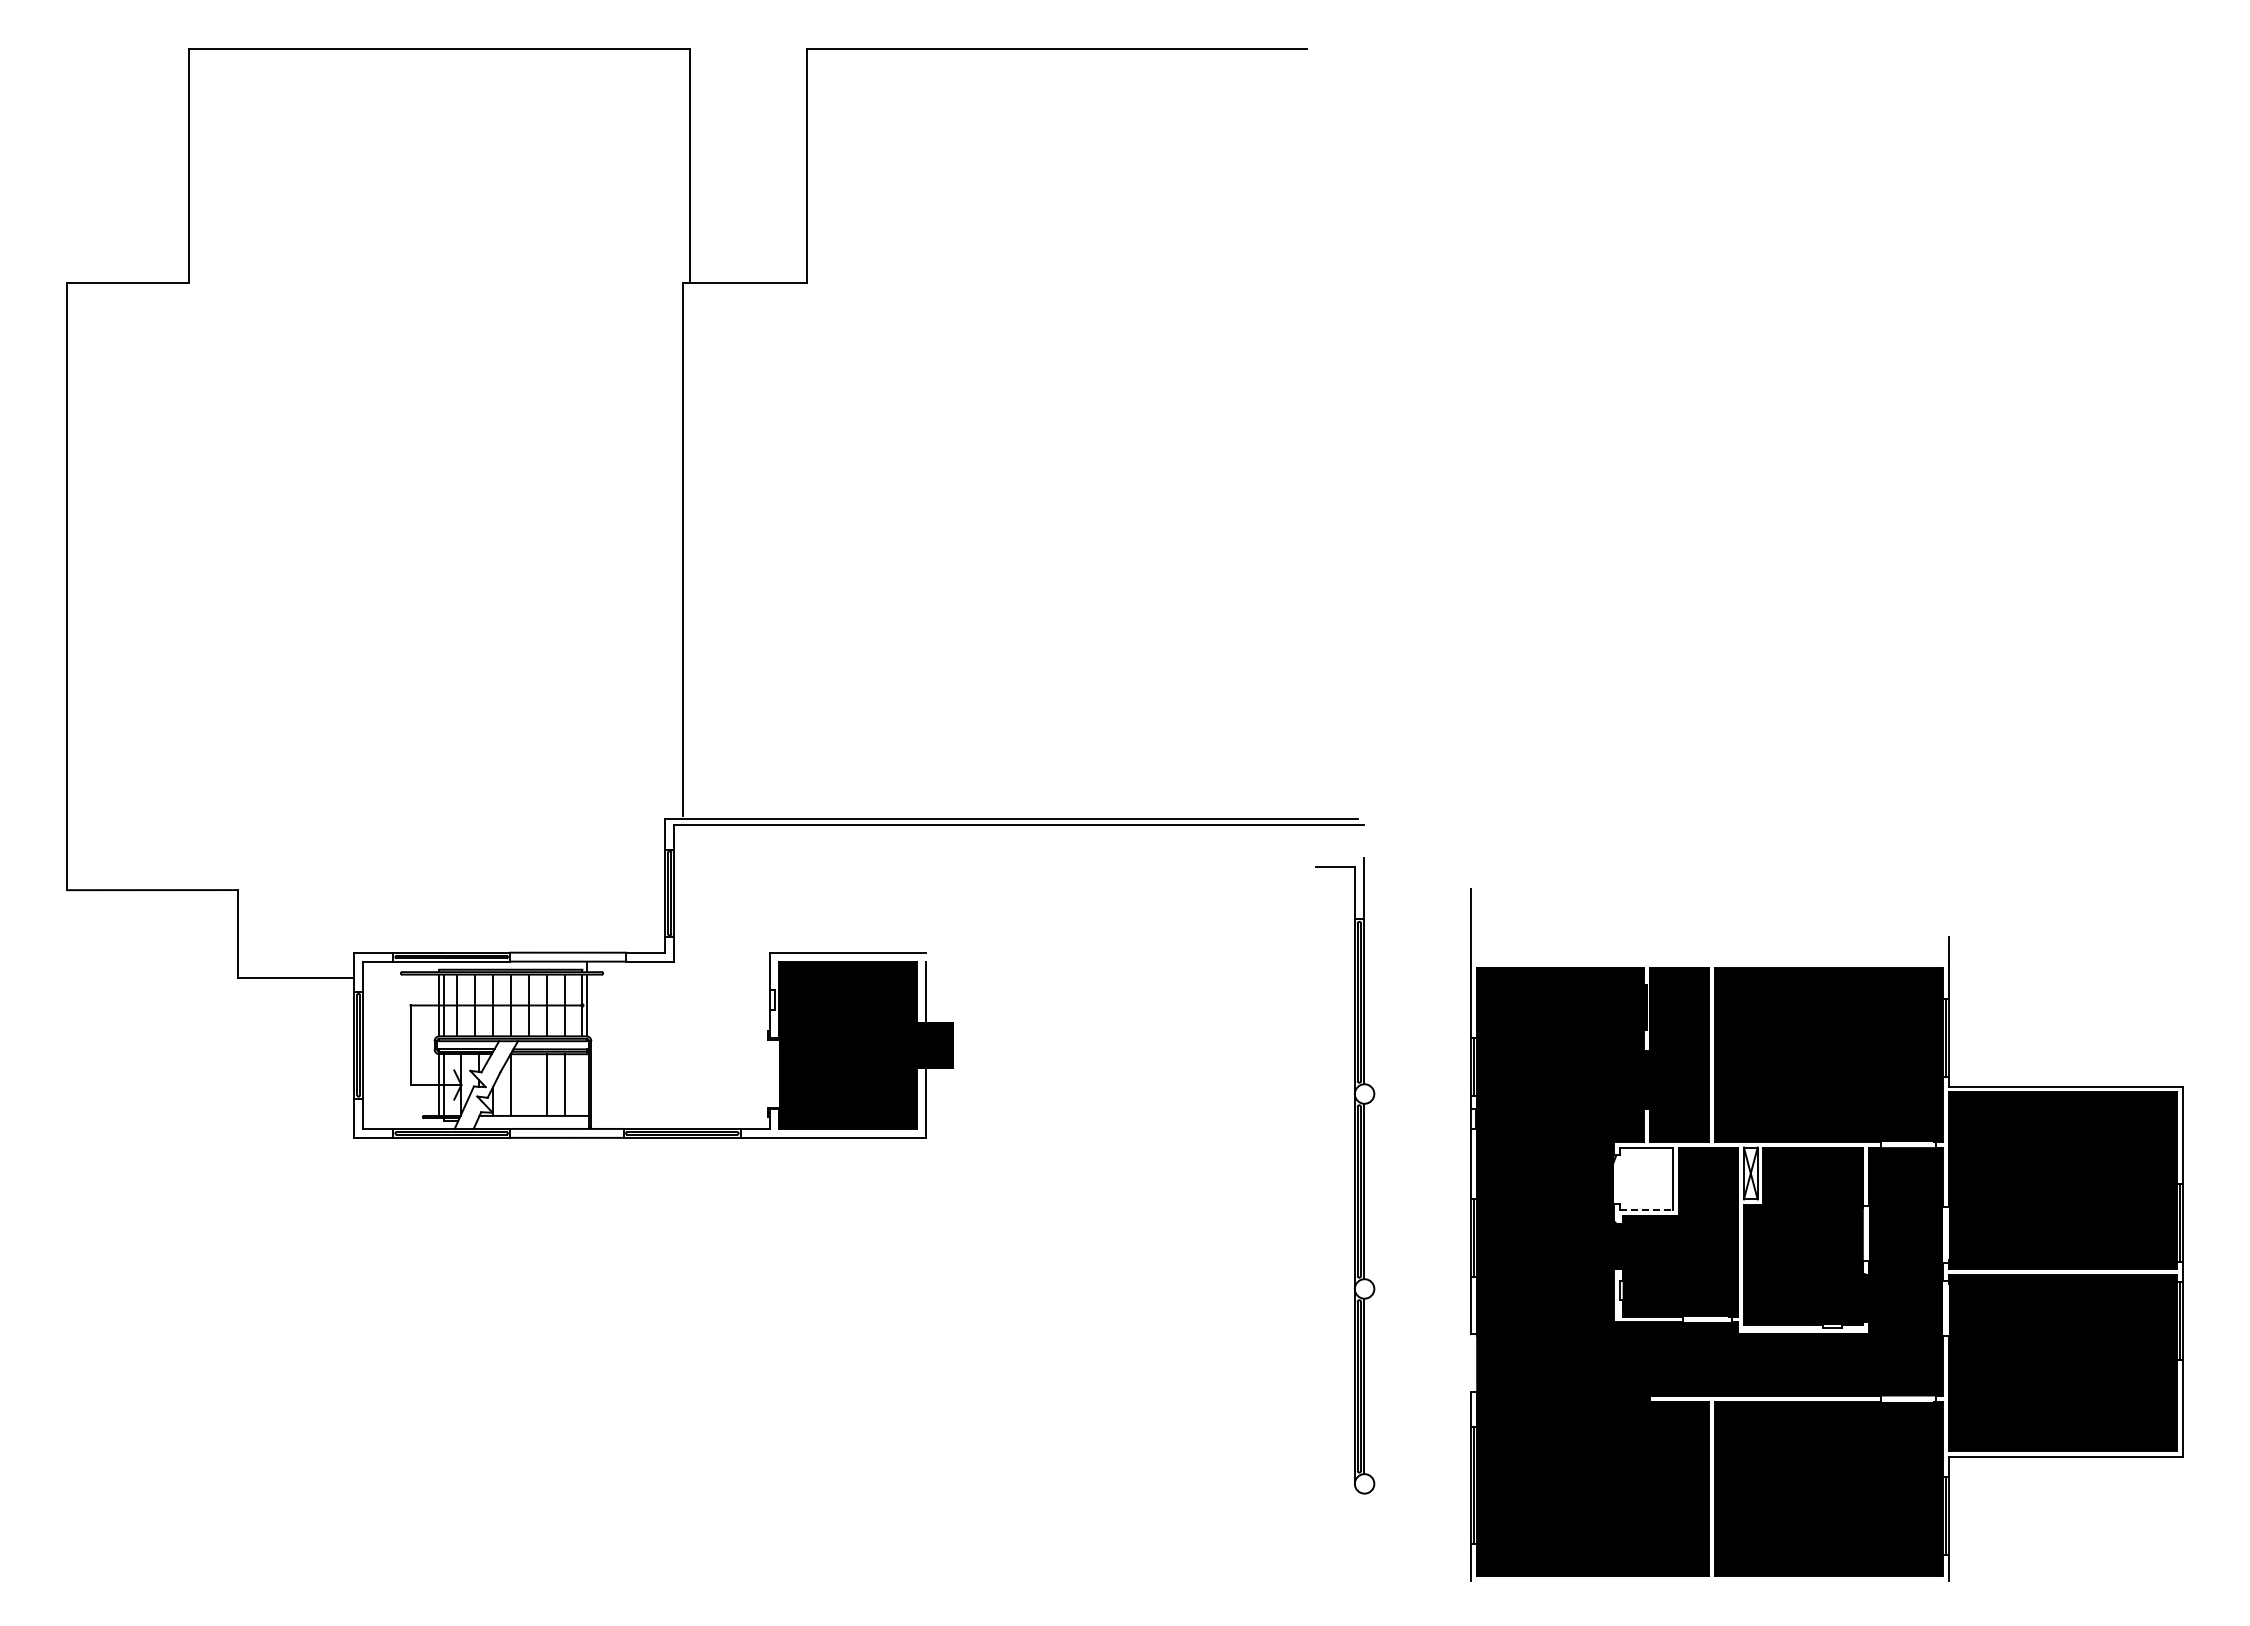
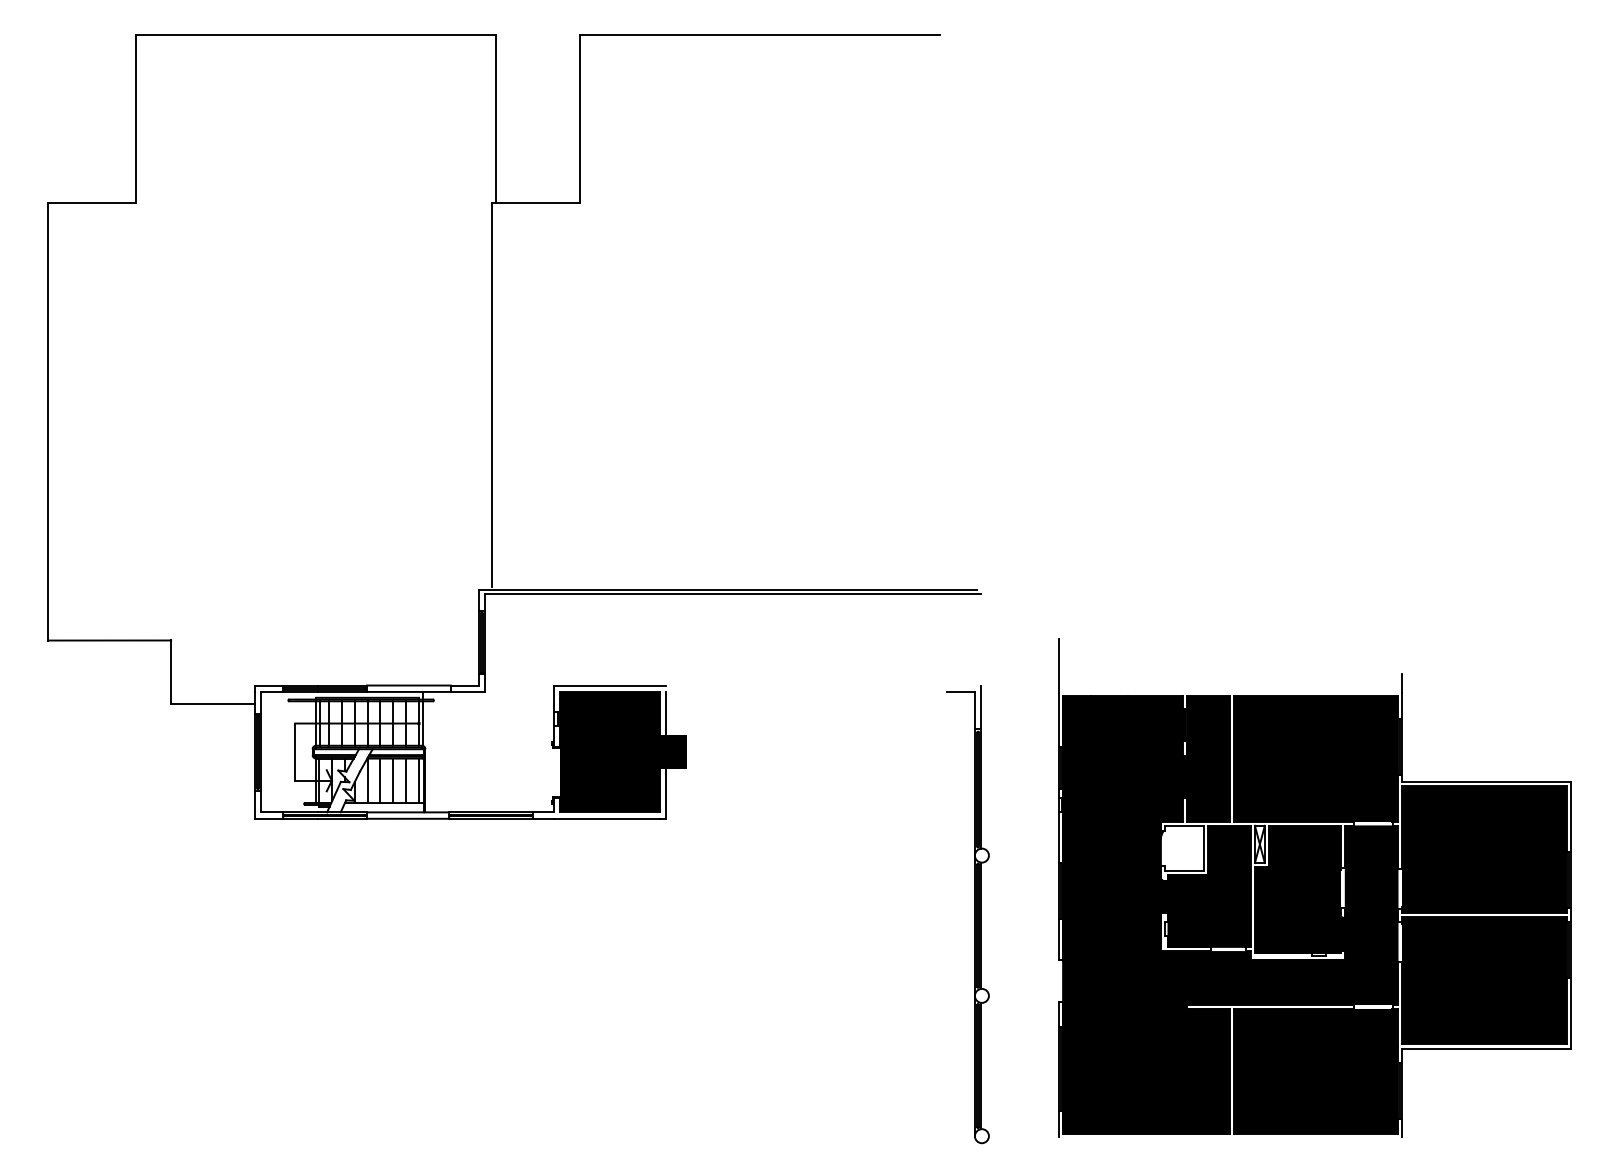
line: (528, 1084) -> (380, 780), added
line: (582, 1084) -> (419, 780), added
part: (1354, 1175) -> (974, 914), moved
line: (1646, 1209) -> (1184, 870), dashed -> solid

